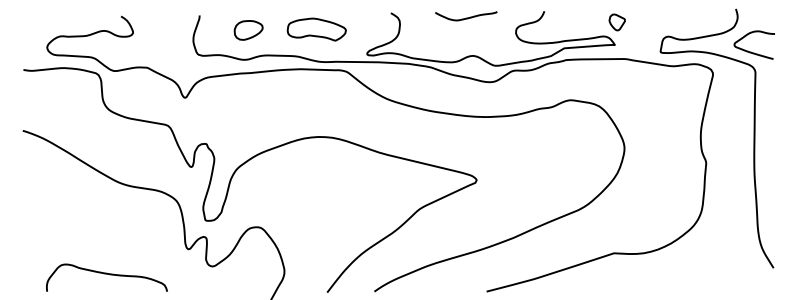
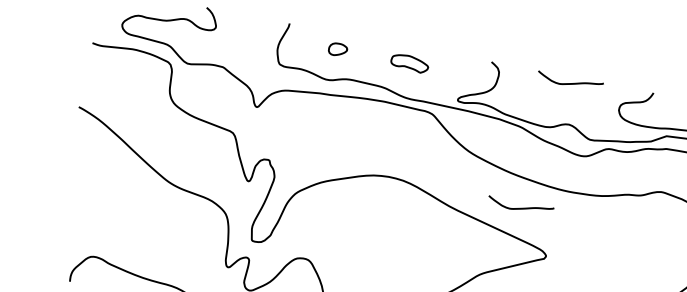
part: (316, 29) -> (409, 63), size x0.6
part: (248, 30) -> (337, 49), size x0.6
curve: (444, 140) -> (520, 207), added

